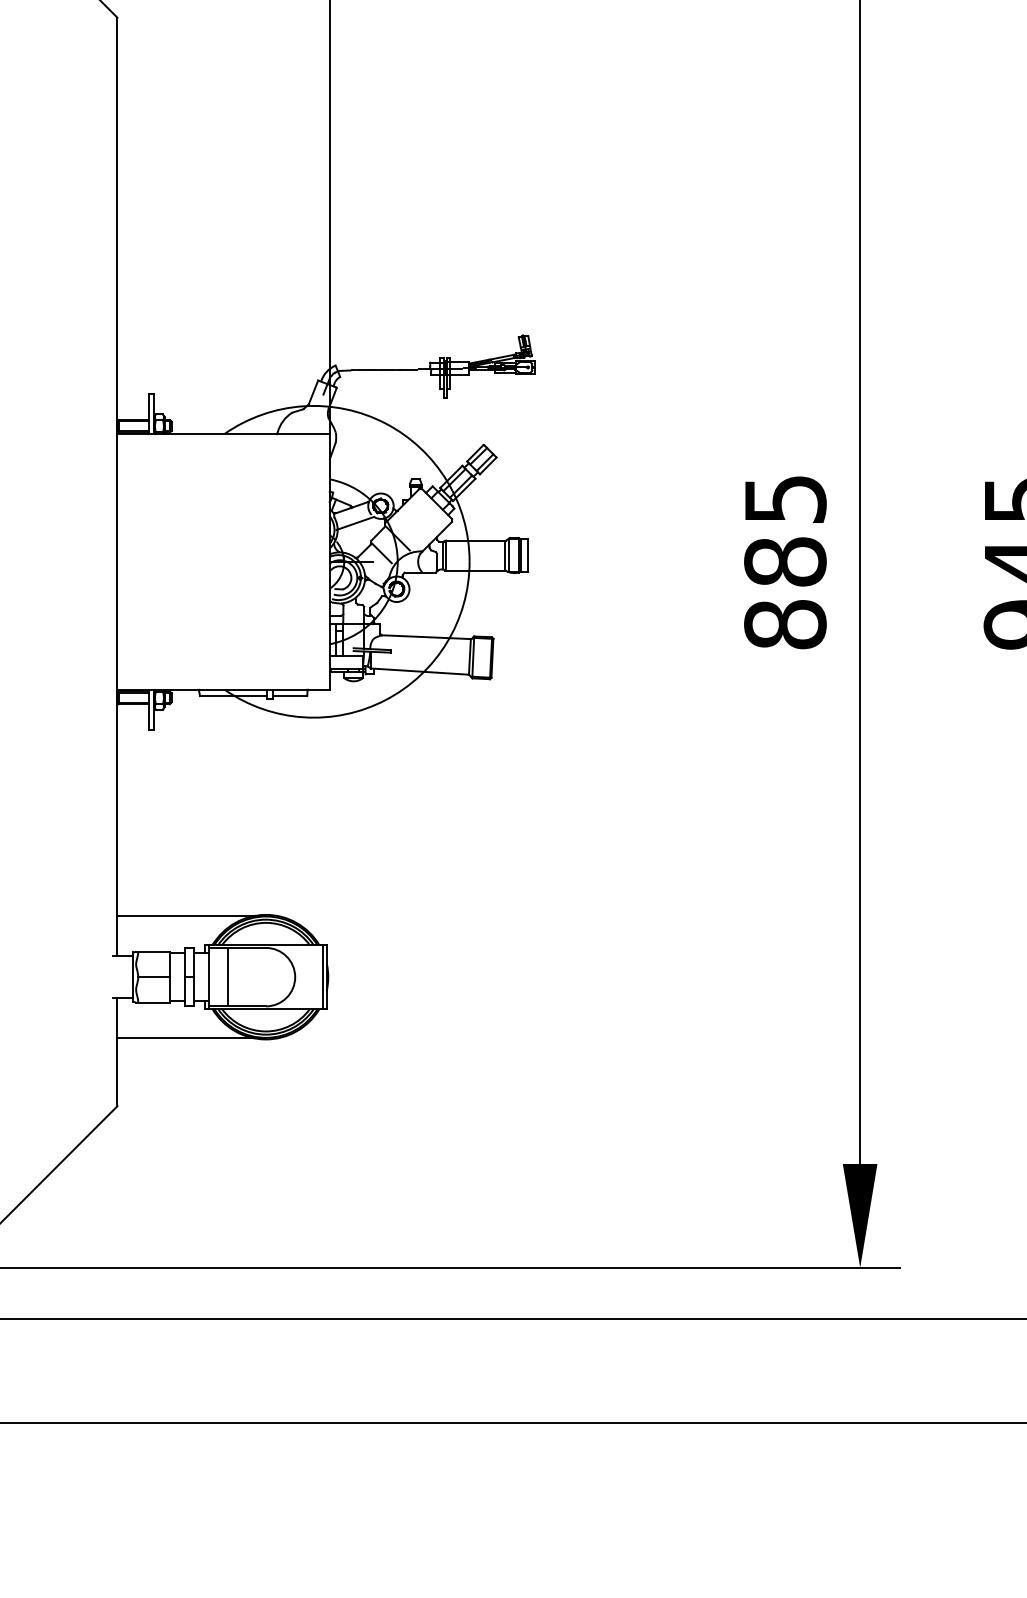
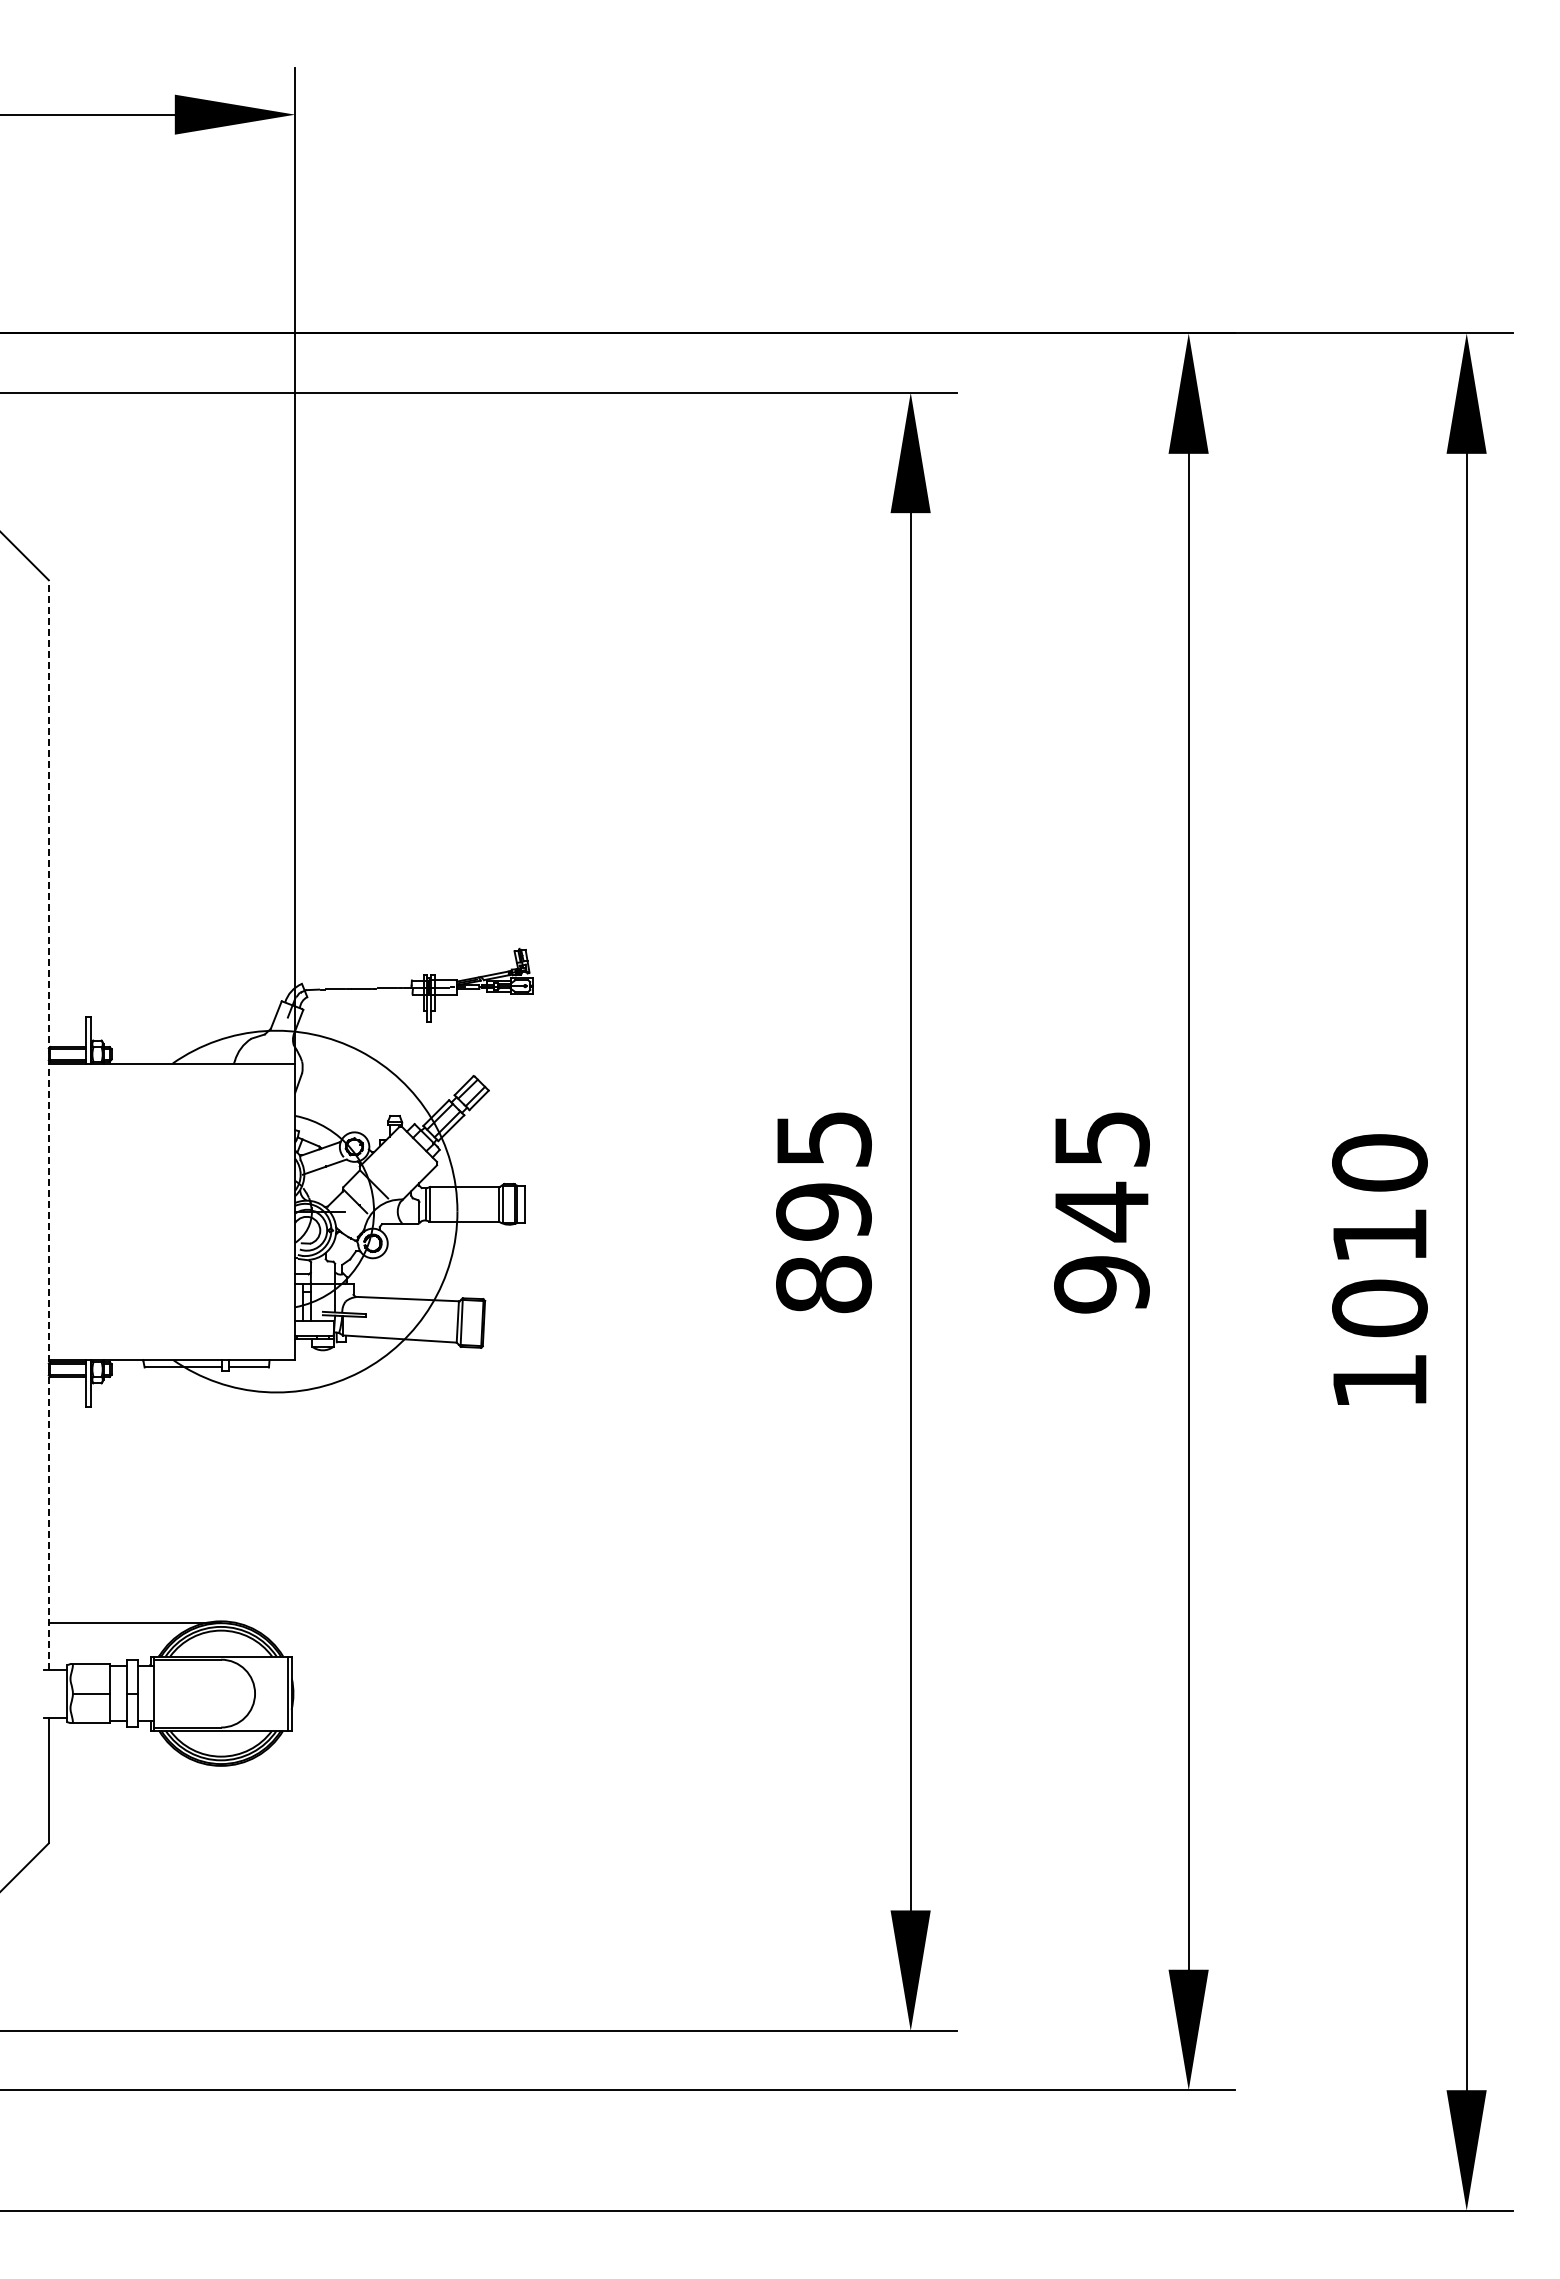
line: (117, 486) -> (48, 1124), solid -> dashed
text: (785, 561) -> (823, 1211), 885 -> 895
line: (227, 977) -> (176, 1693), removed
line: (191, 1038) -> (134, 1764), removed

